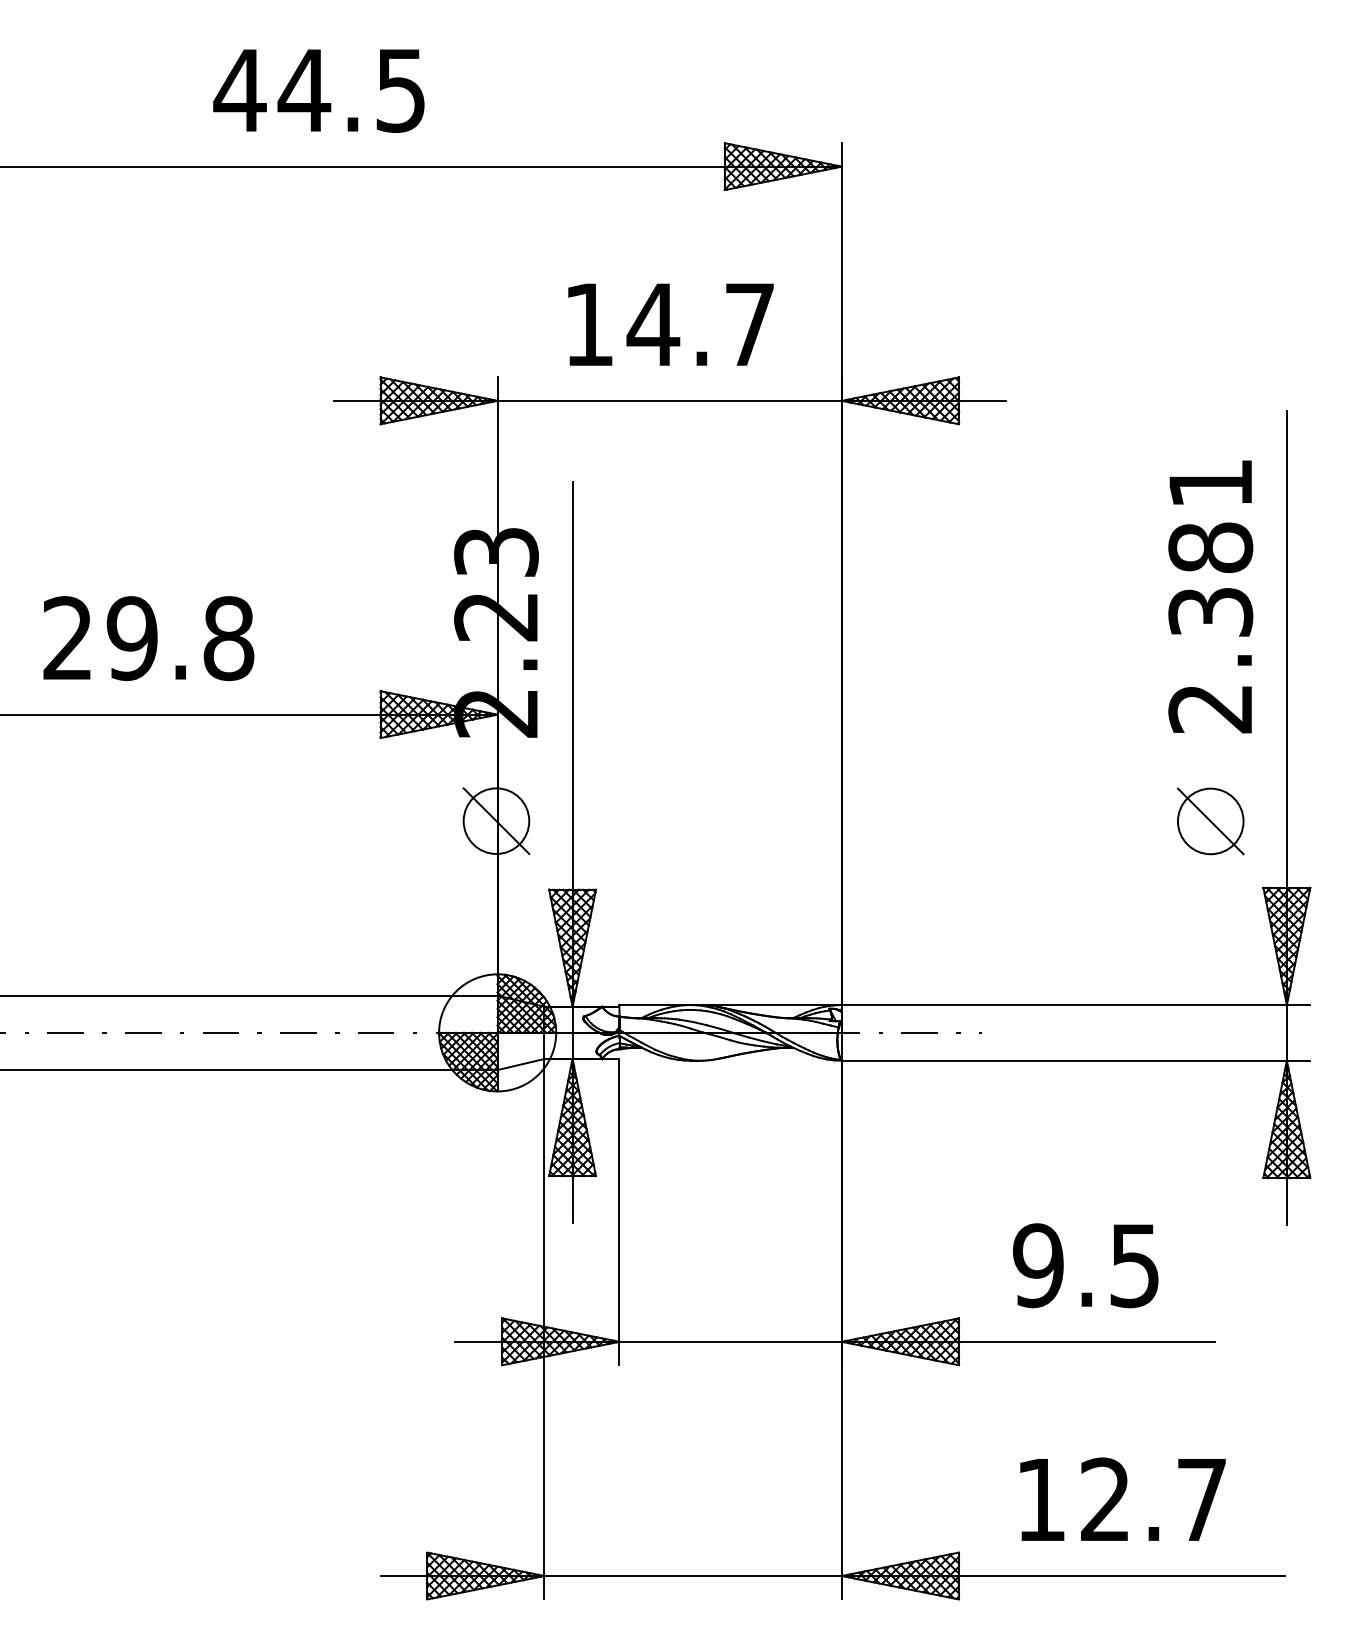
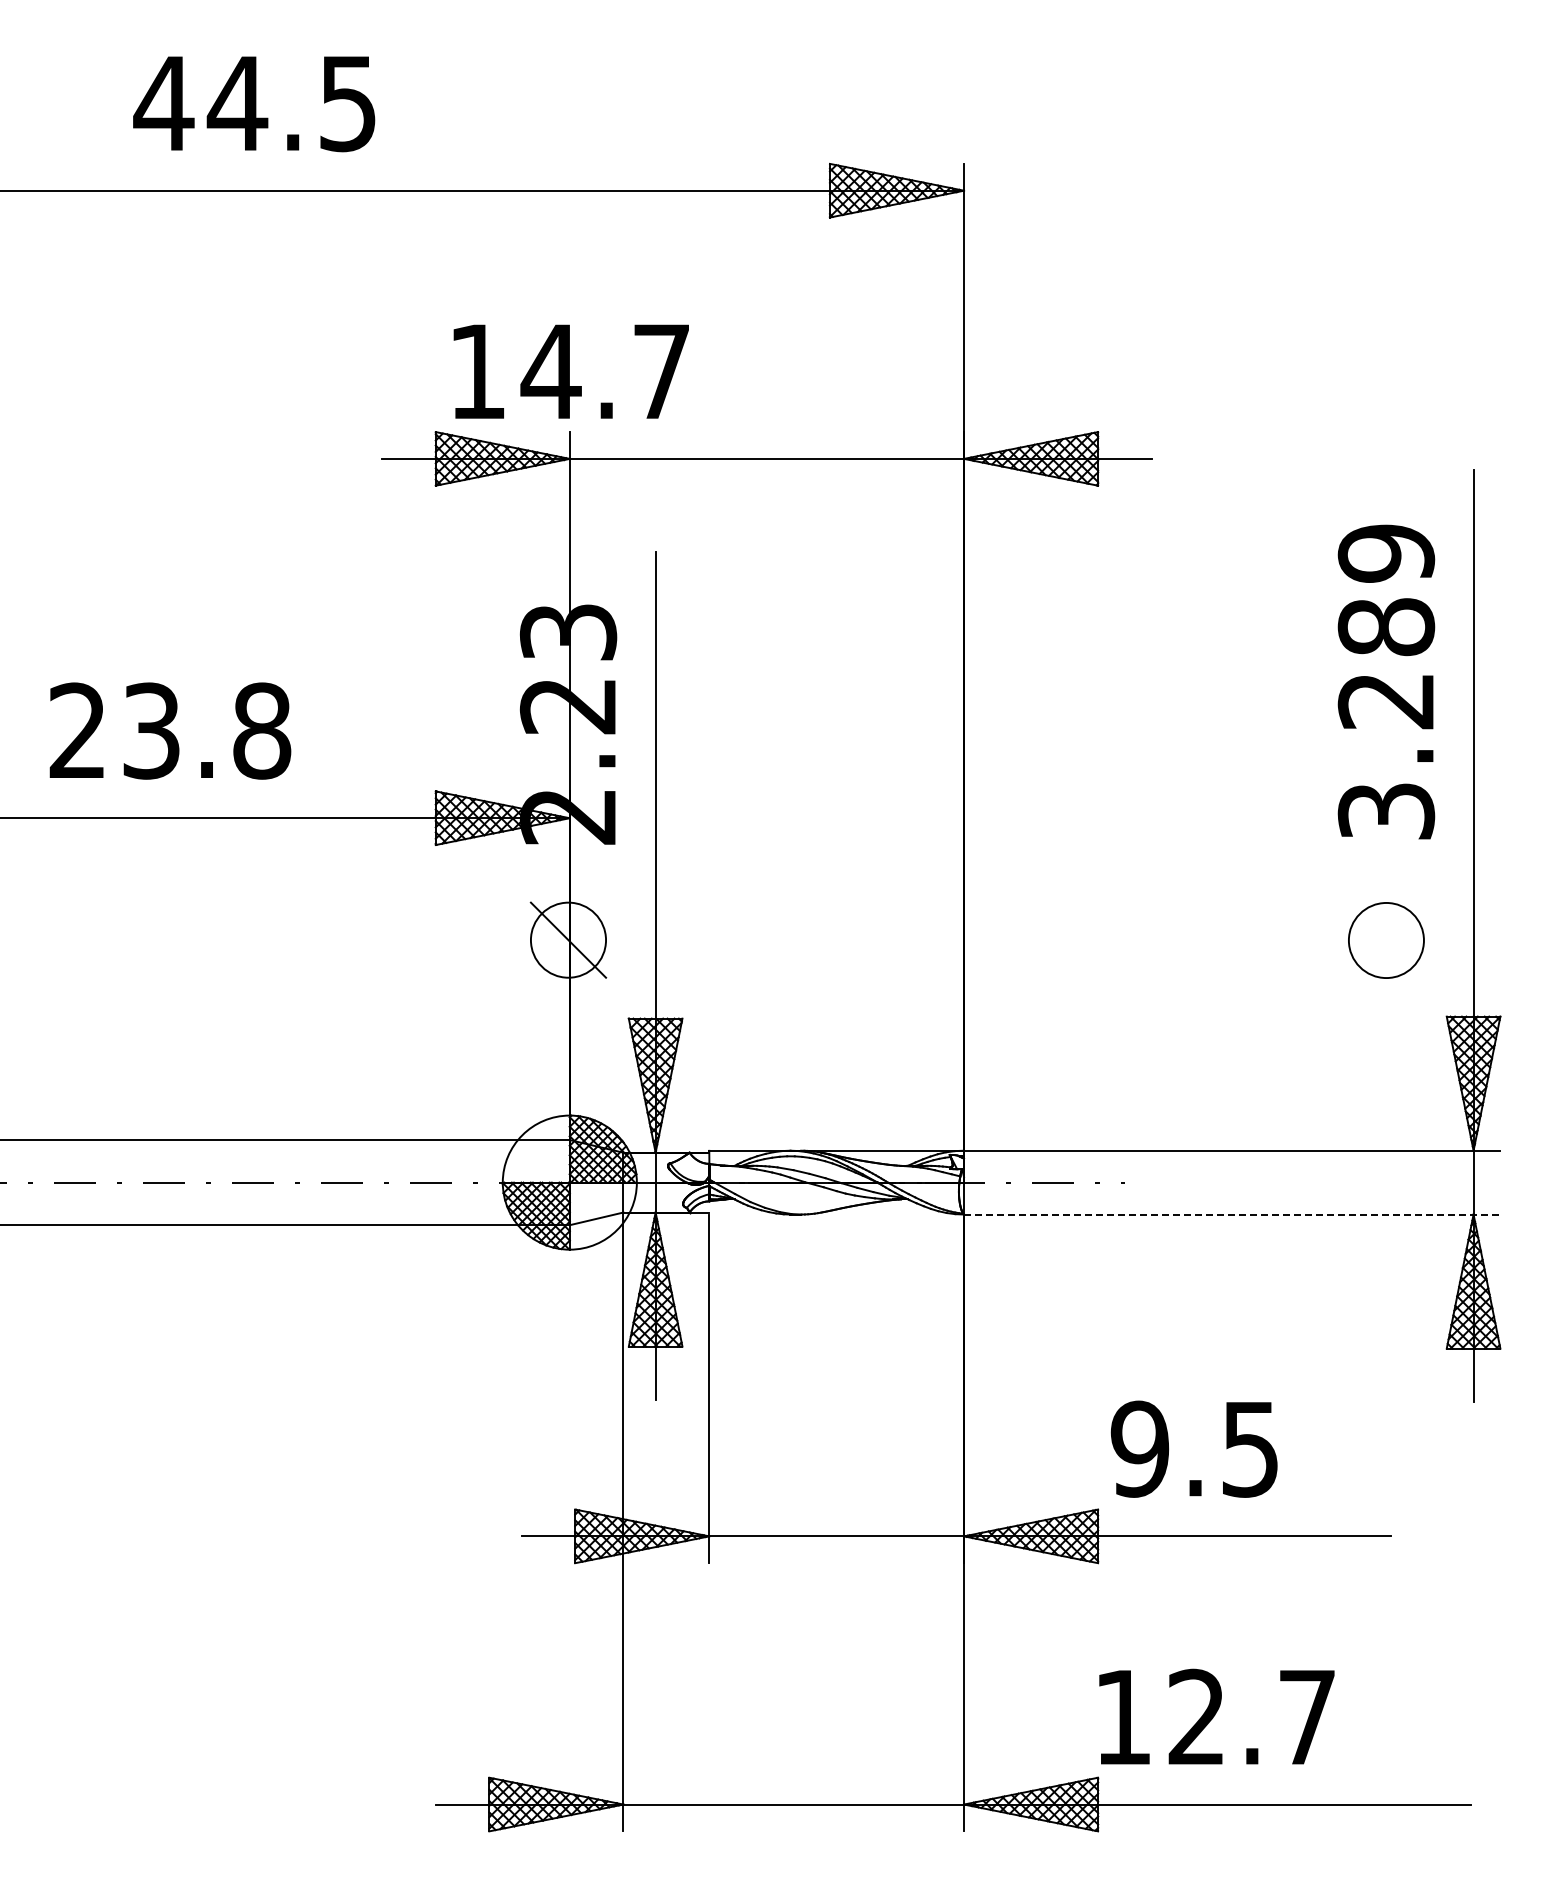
text: (319, 91) -> (254, 104), moved
text: (670, 324) -> (570, 371), moved
text: (1210, 595) -> (1386, 681), 2.381 -> 3.289
text: (132, 638) -> (151, 730), 29.8 -> 23.8
line: (1209, 821) -> (1385, 940), removed
line: (1076, 1060) -> (1232, 1214), solid -> dashed
text: (1085, 1265) -> (1193, 1448), moved
text: (1122, 1499) -> (1216, 1716), moved

